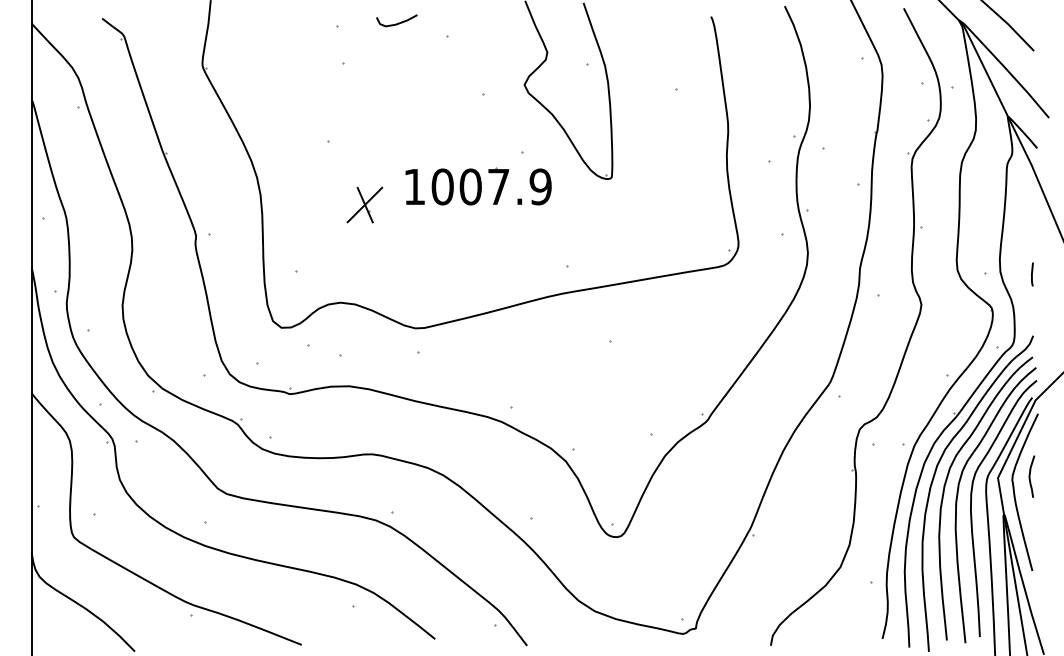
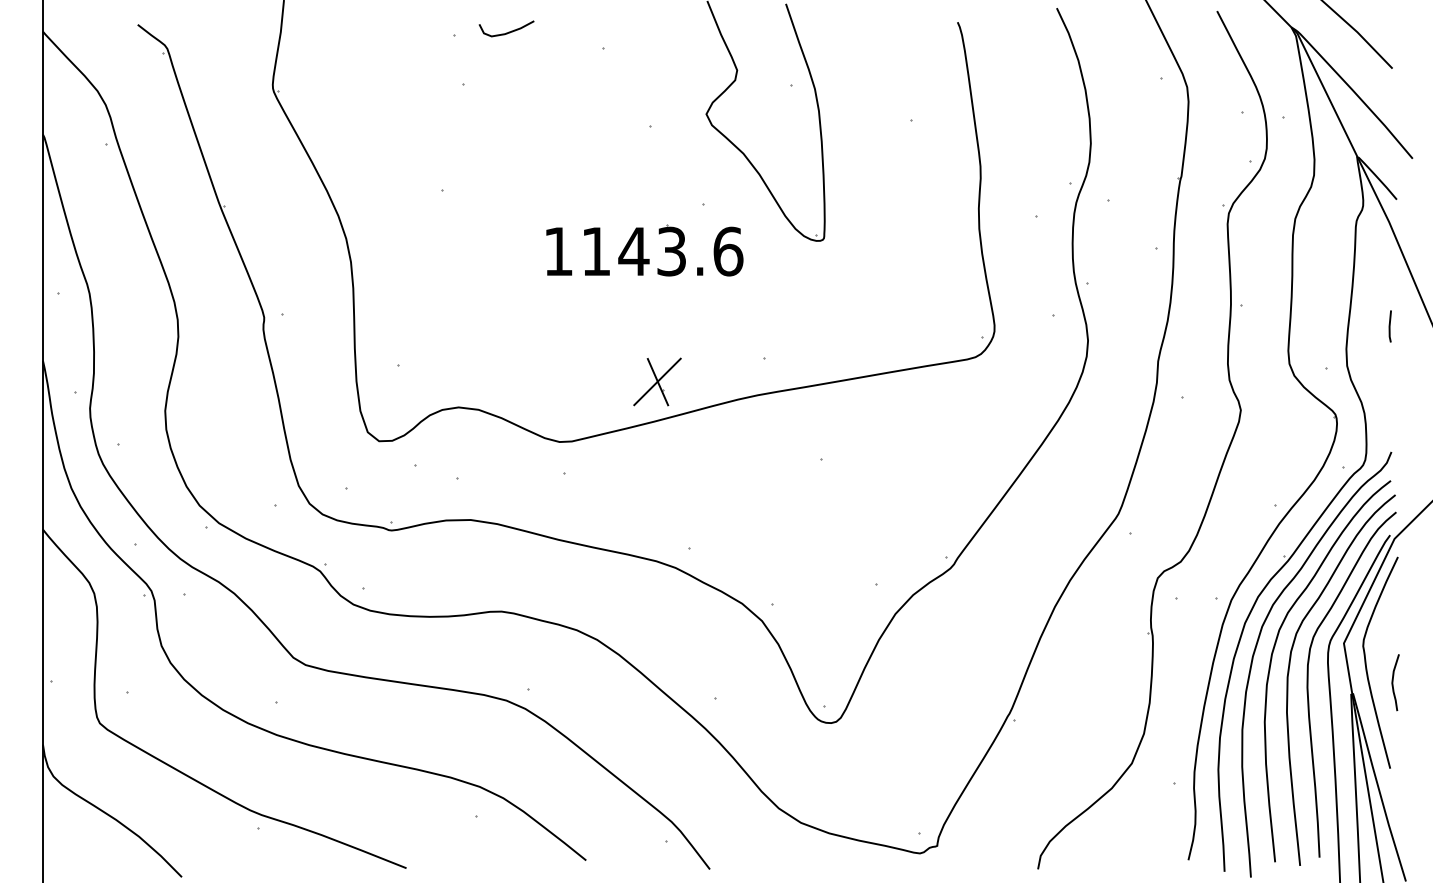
curve: (398, 22) -> (508, 31), moved
text: (491, 186) -> (662, 251), 1007.9 -> 1143.6
part: (364, 204) -> (657, 381), moved
line: (1031, 274) -> (1389, 326), moved
curve: (1030, 476) -> (1393, 682), moved

